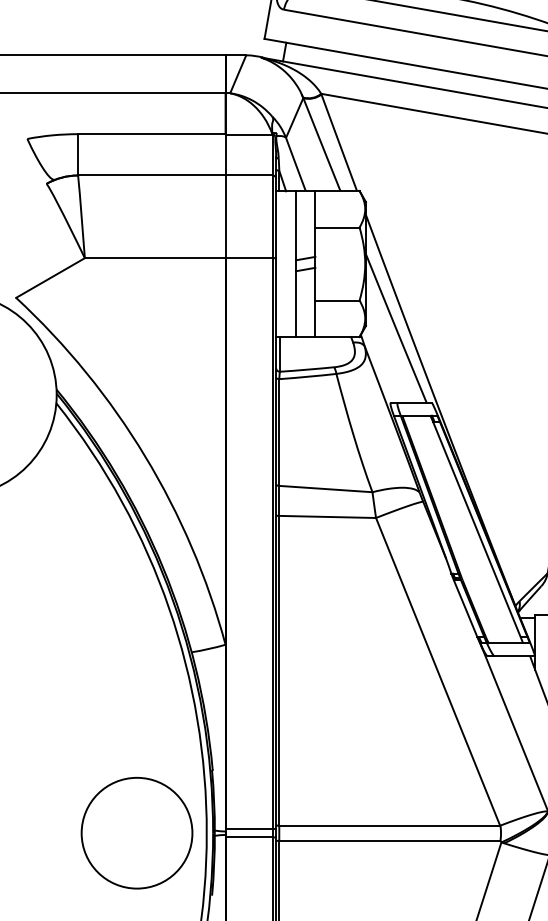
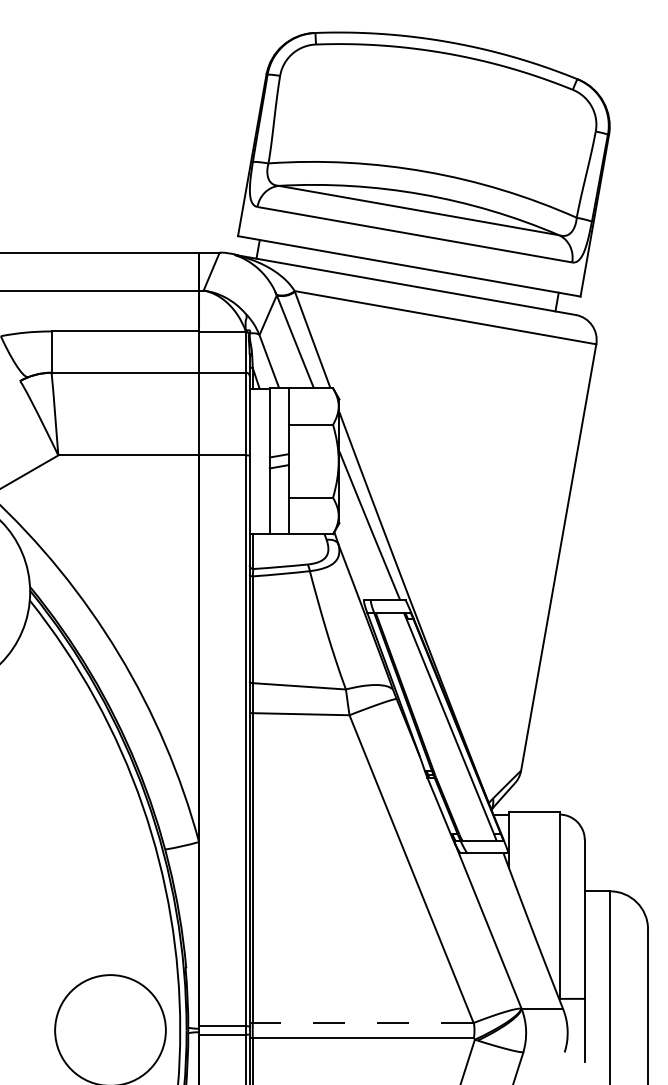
line: (389, 825) -> (362, 1022), solid -> dashed

